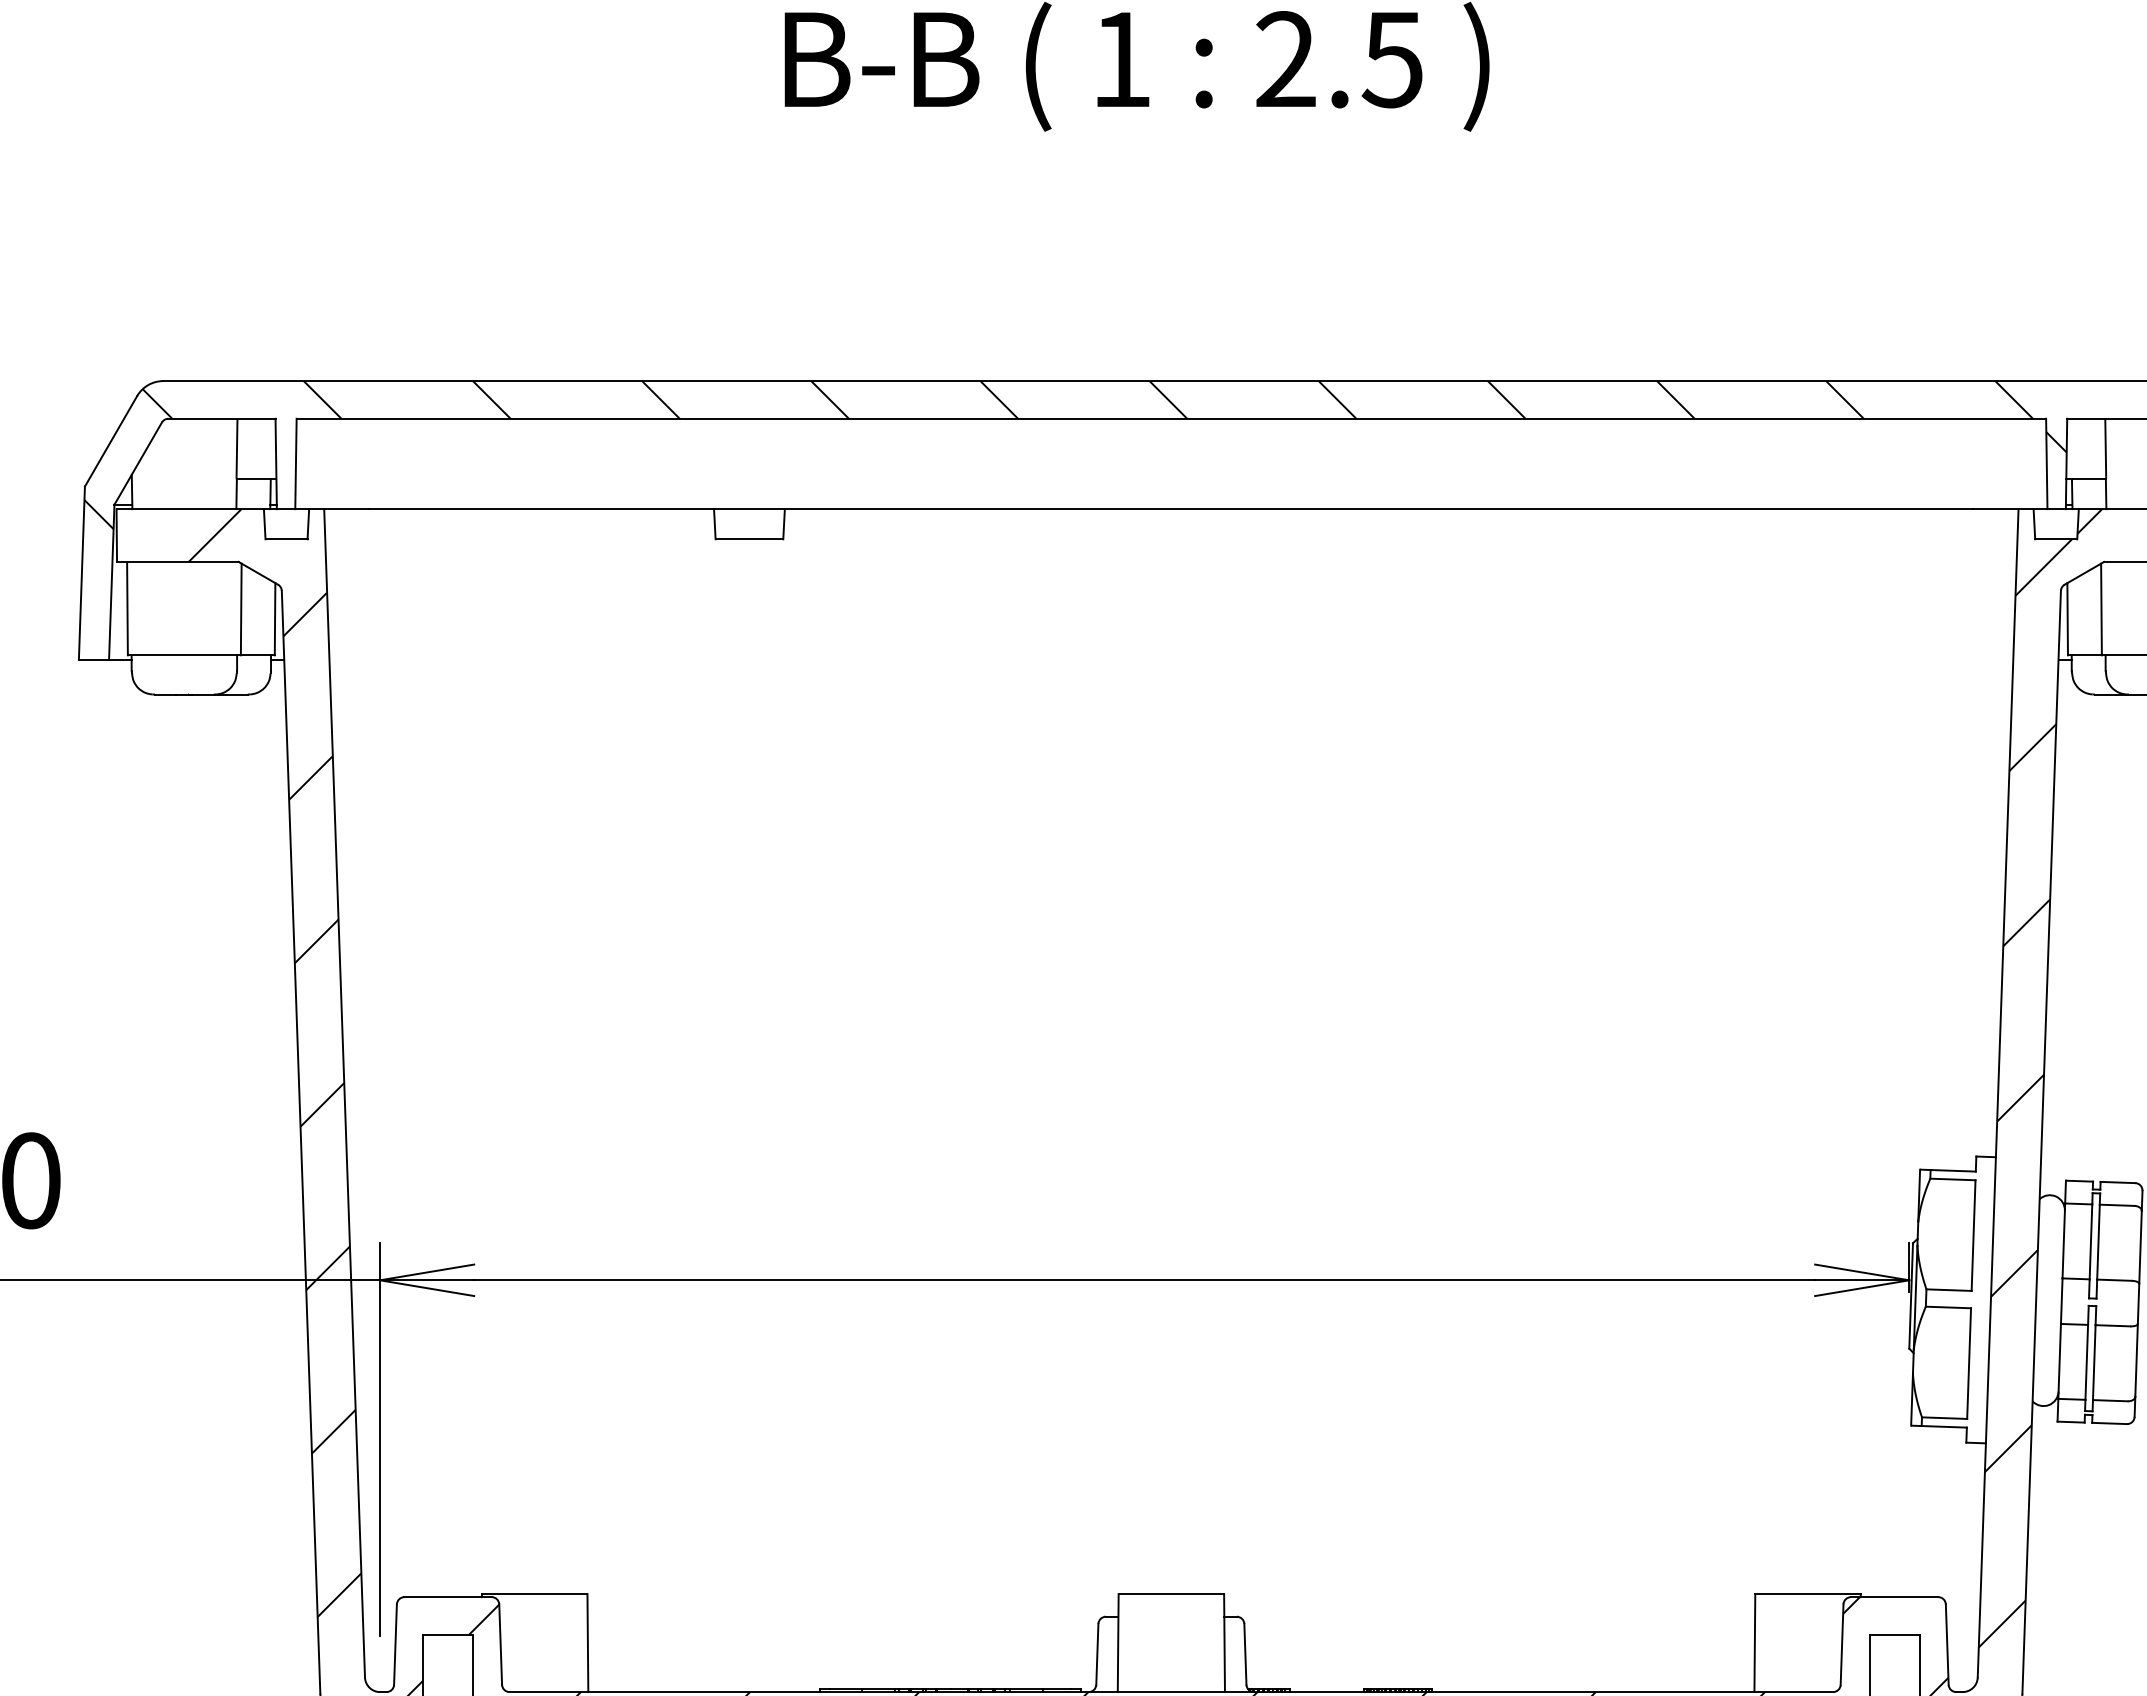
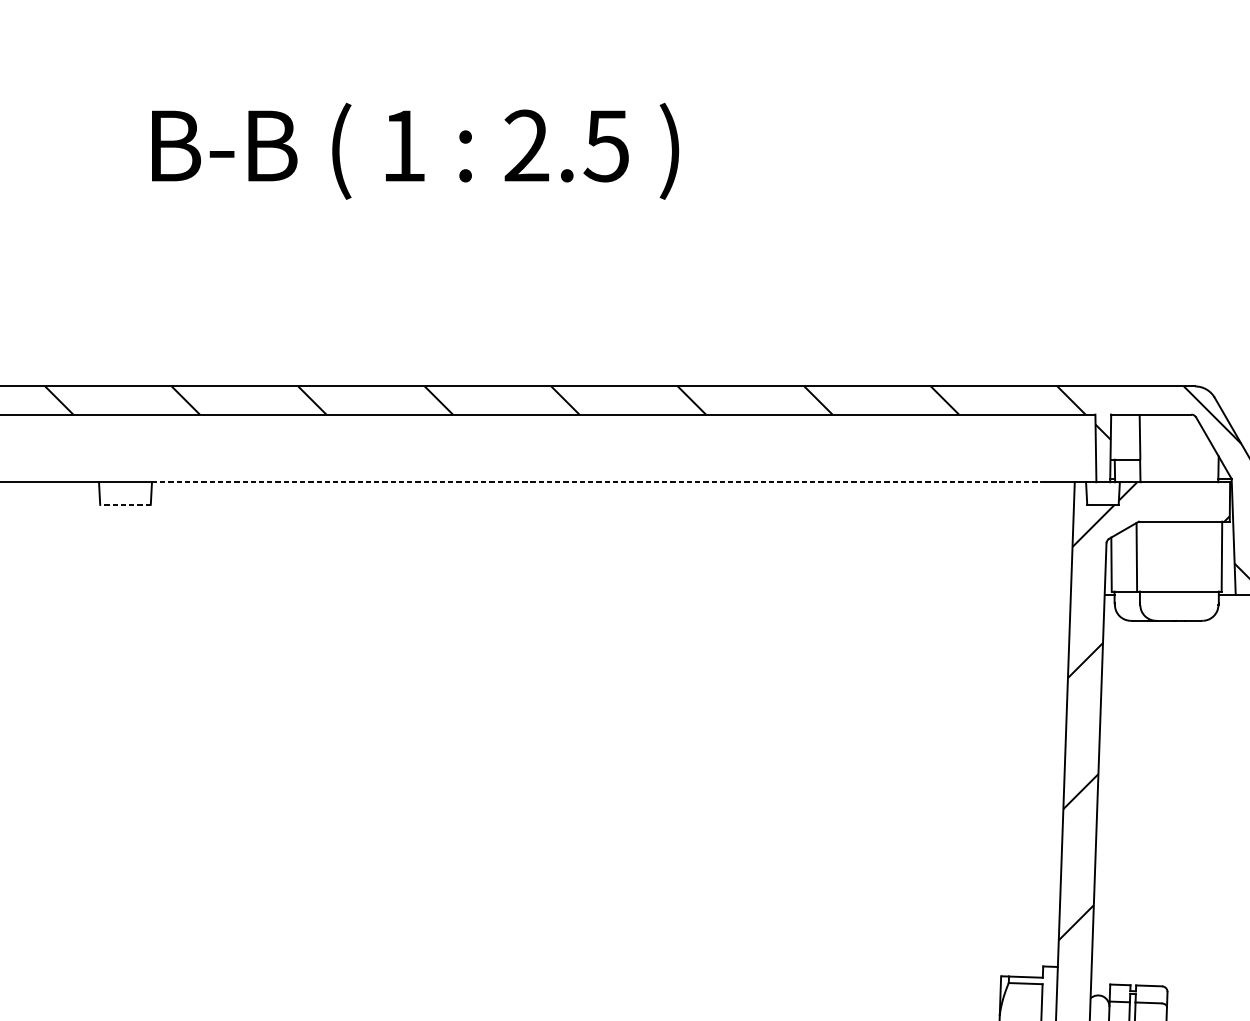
line: (1379, 509) -> (596, 482), solid -> dashed
line: (749, 539) -> (125, 504), solid -> dashed

